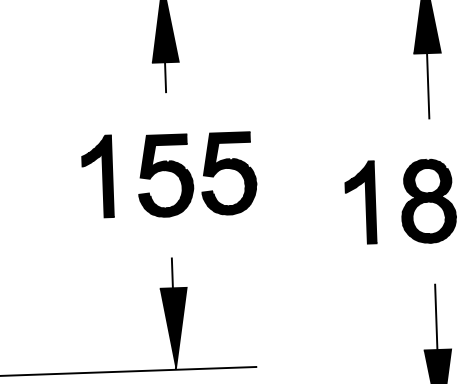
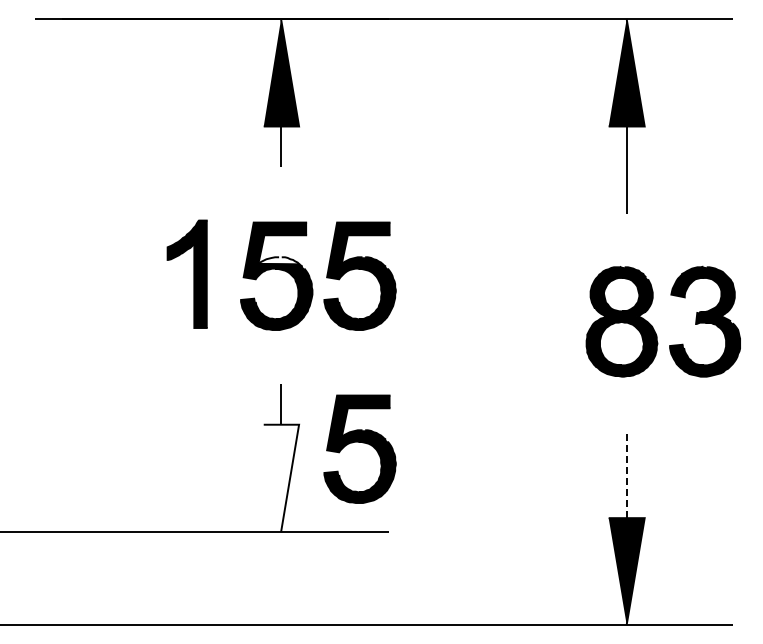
fill: (166, 163) -> (278, 260), removed
part: (366, 202) -> (539, 320), removed
part: (233, 304) -> (359, 448), added
line: (436, 316) -> (626, 474), solid -> dashed
fill: (174, 329) -> (281, 478), removed

